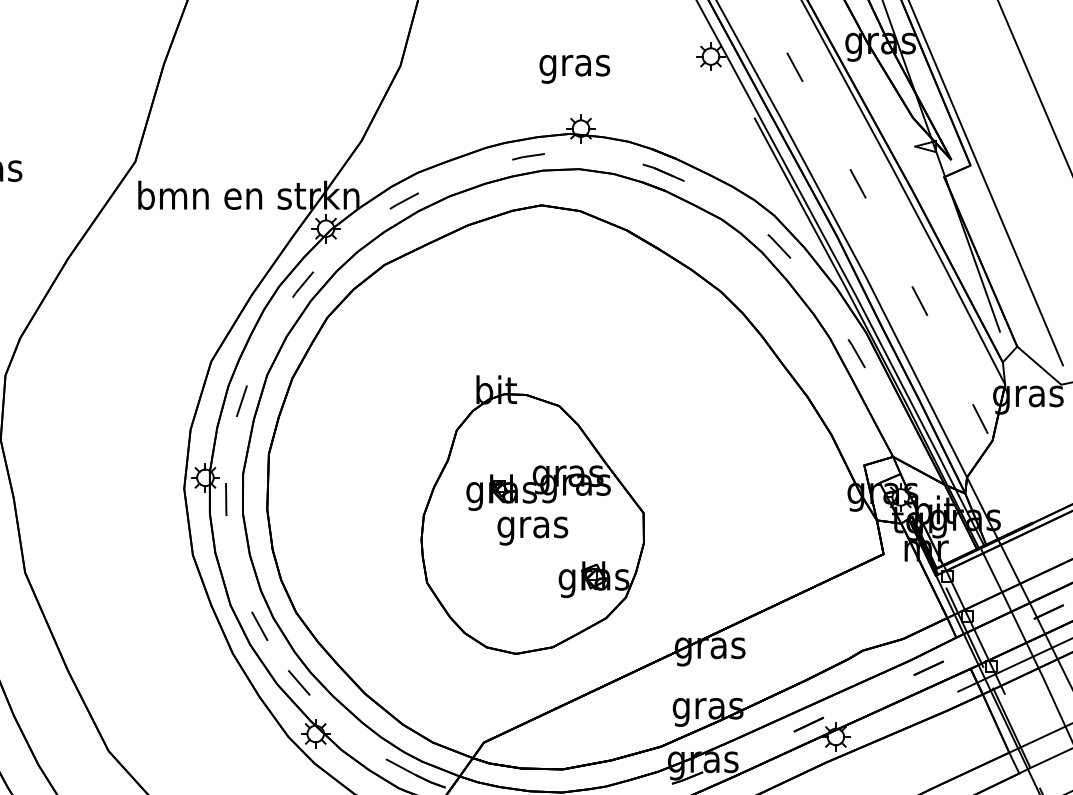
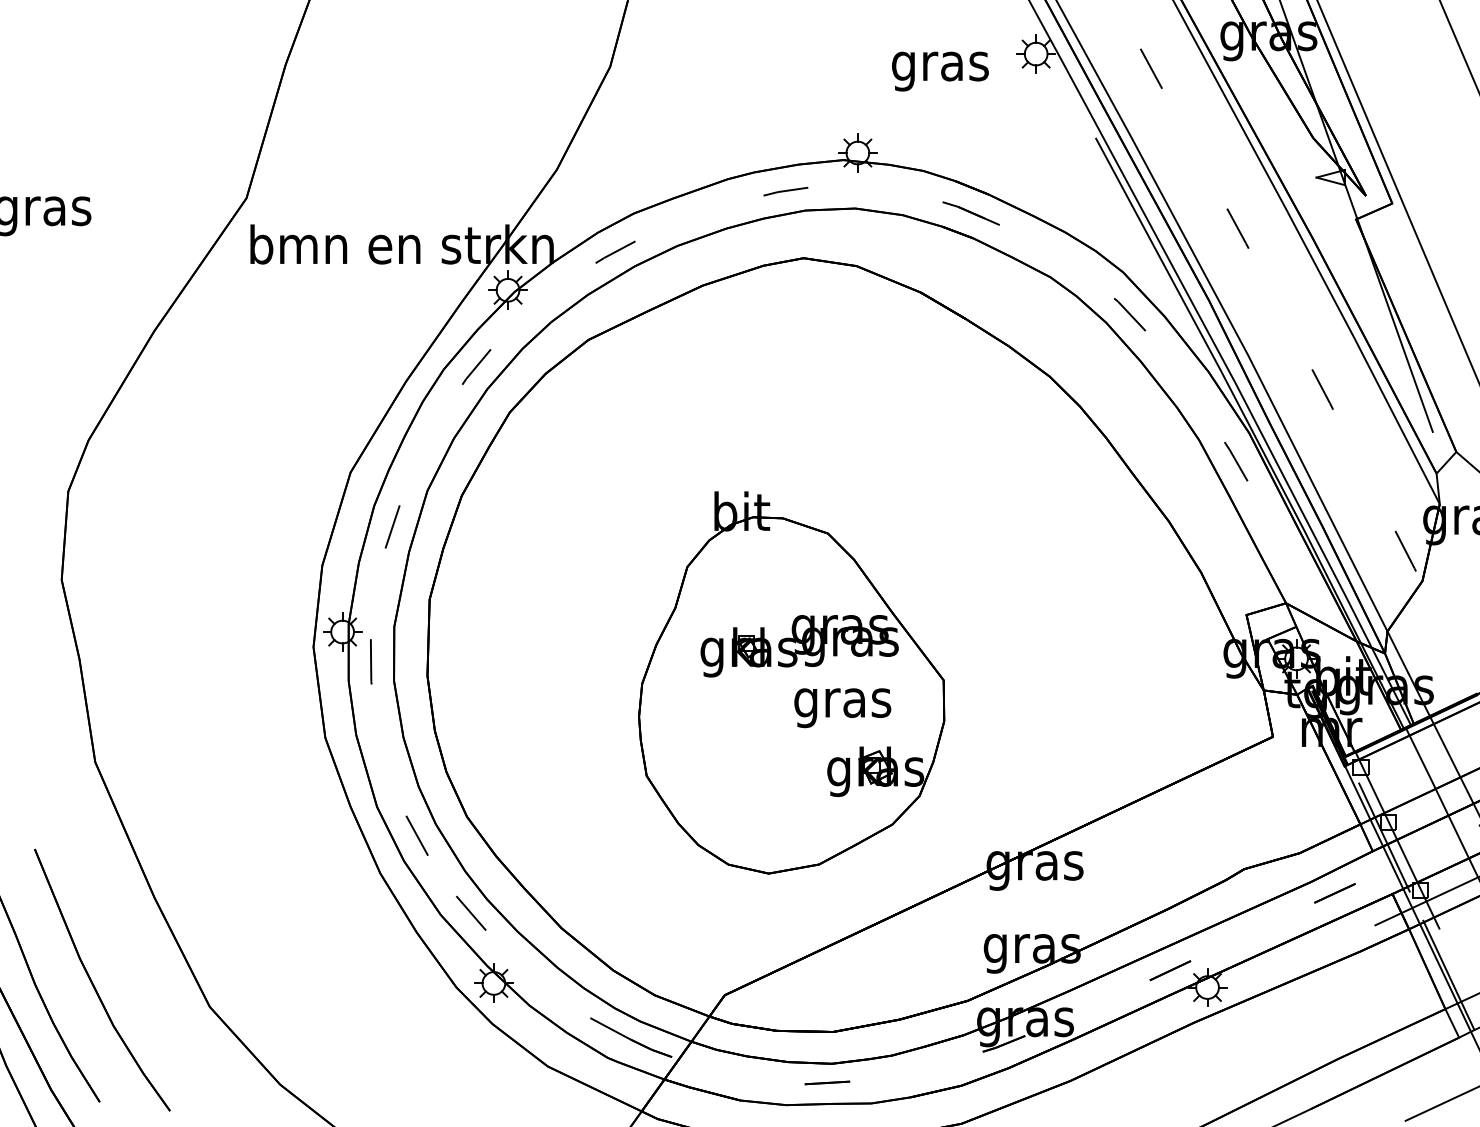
text: (574, 69) -> (940, 71), moved
text: (532, 531) -> (842, 708), moved

